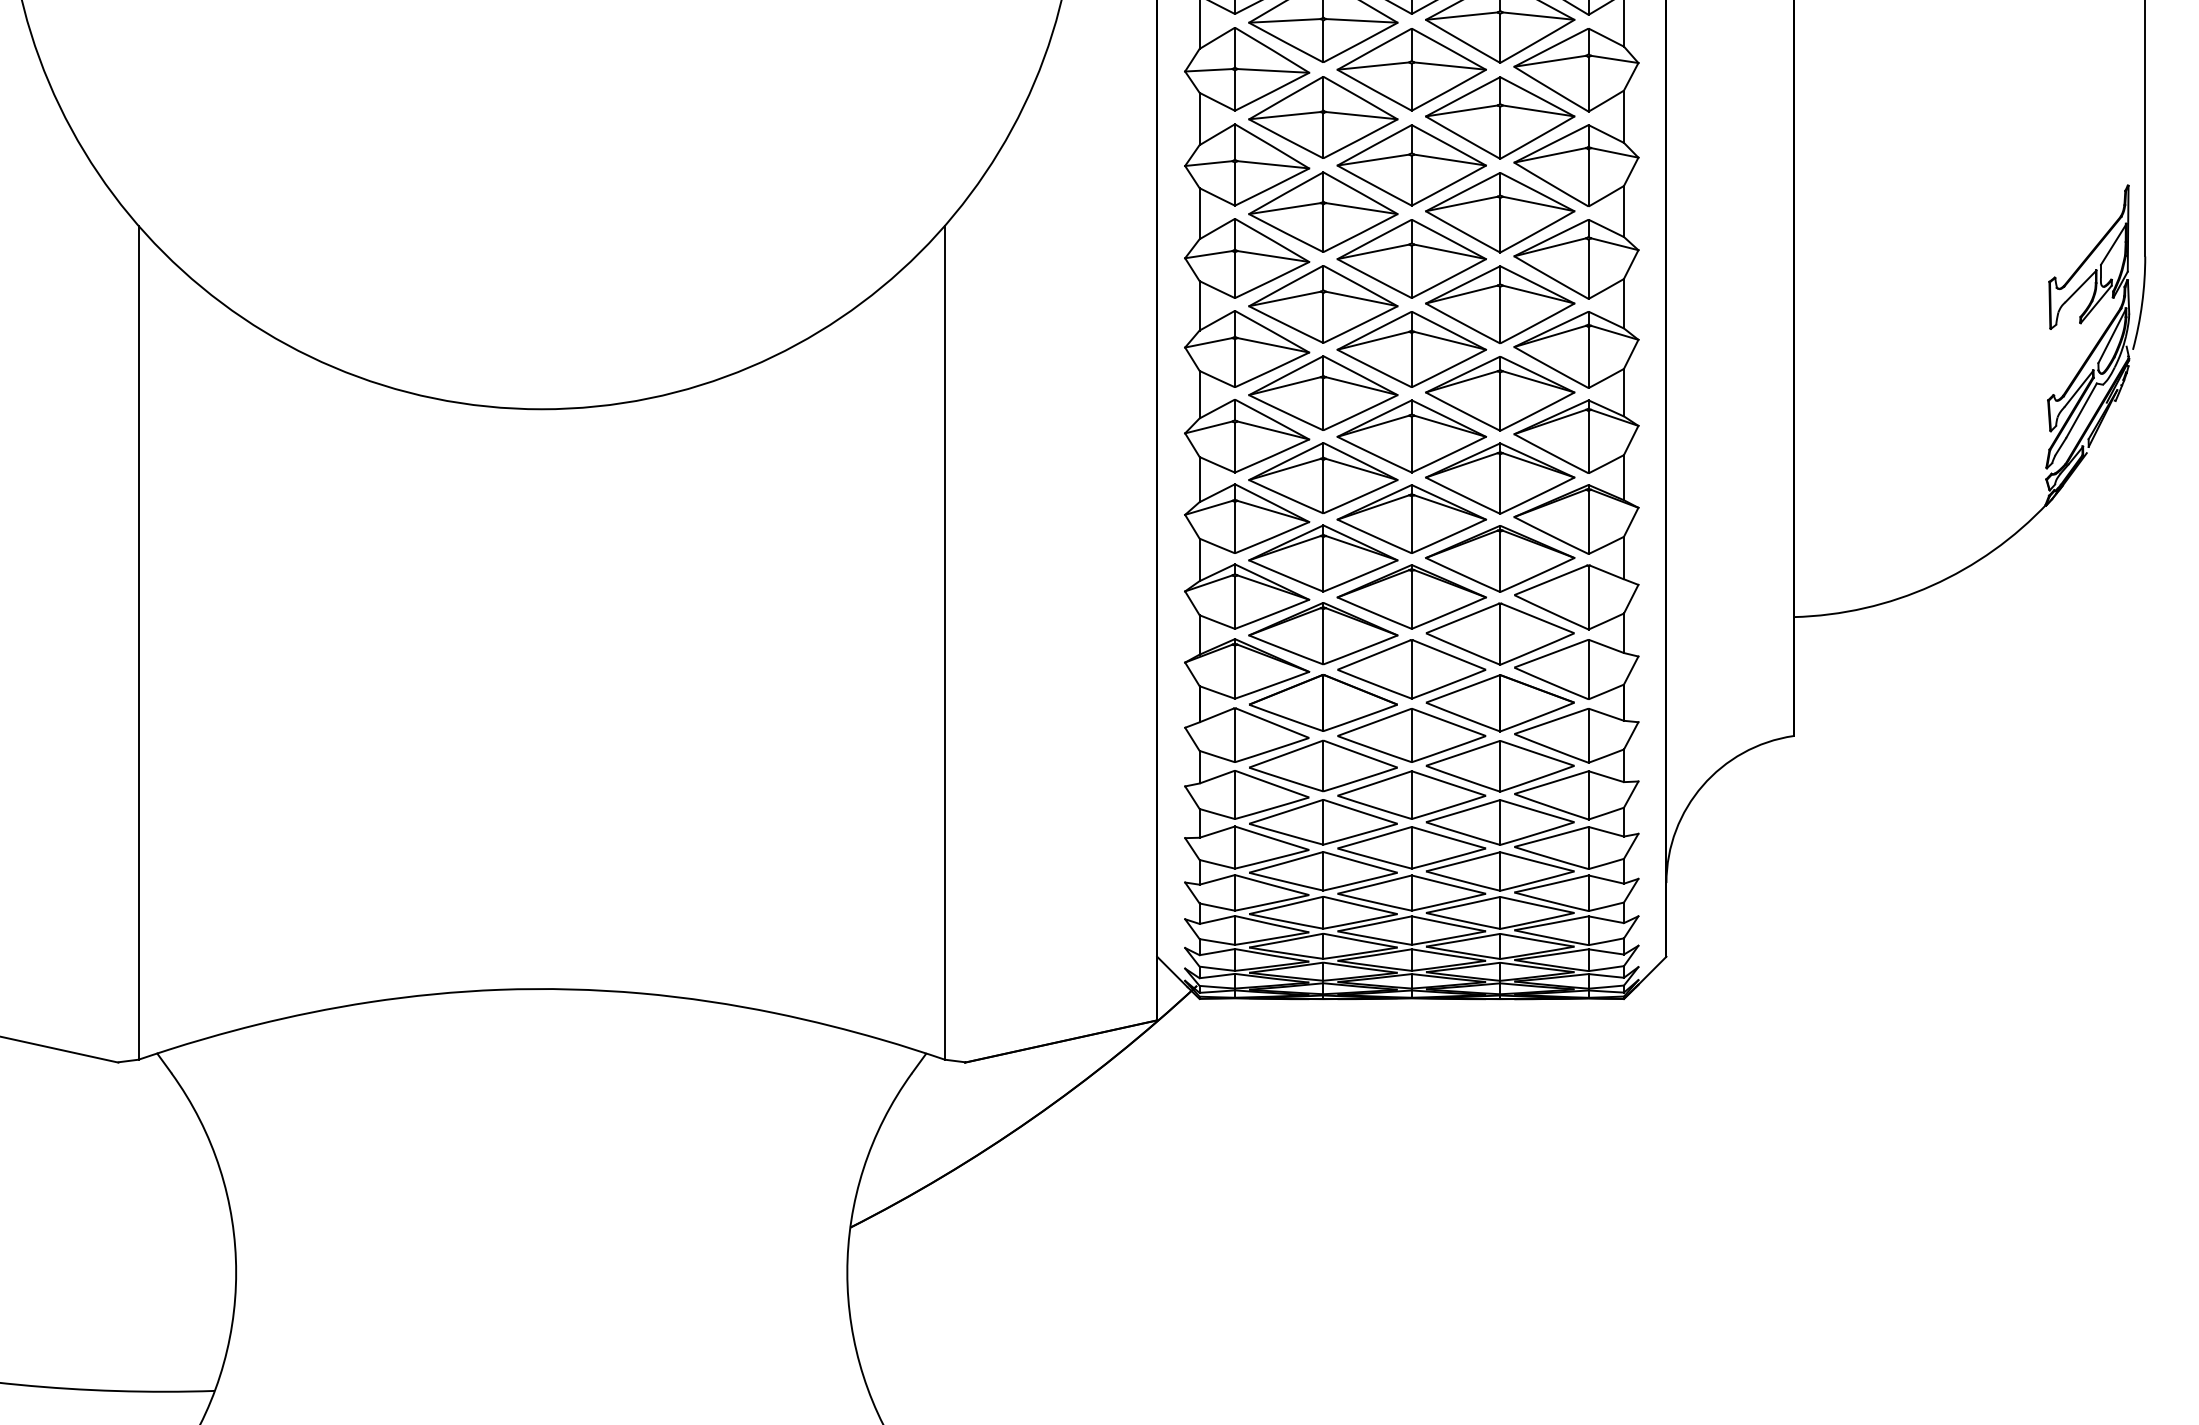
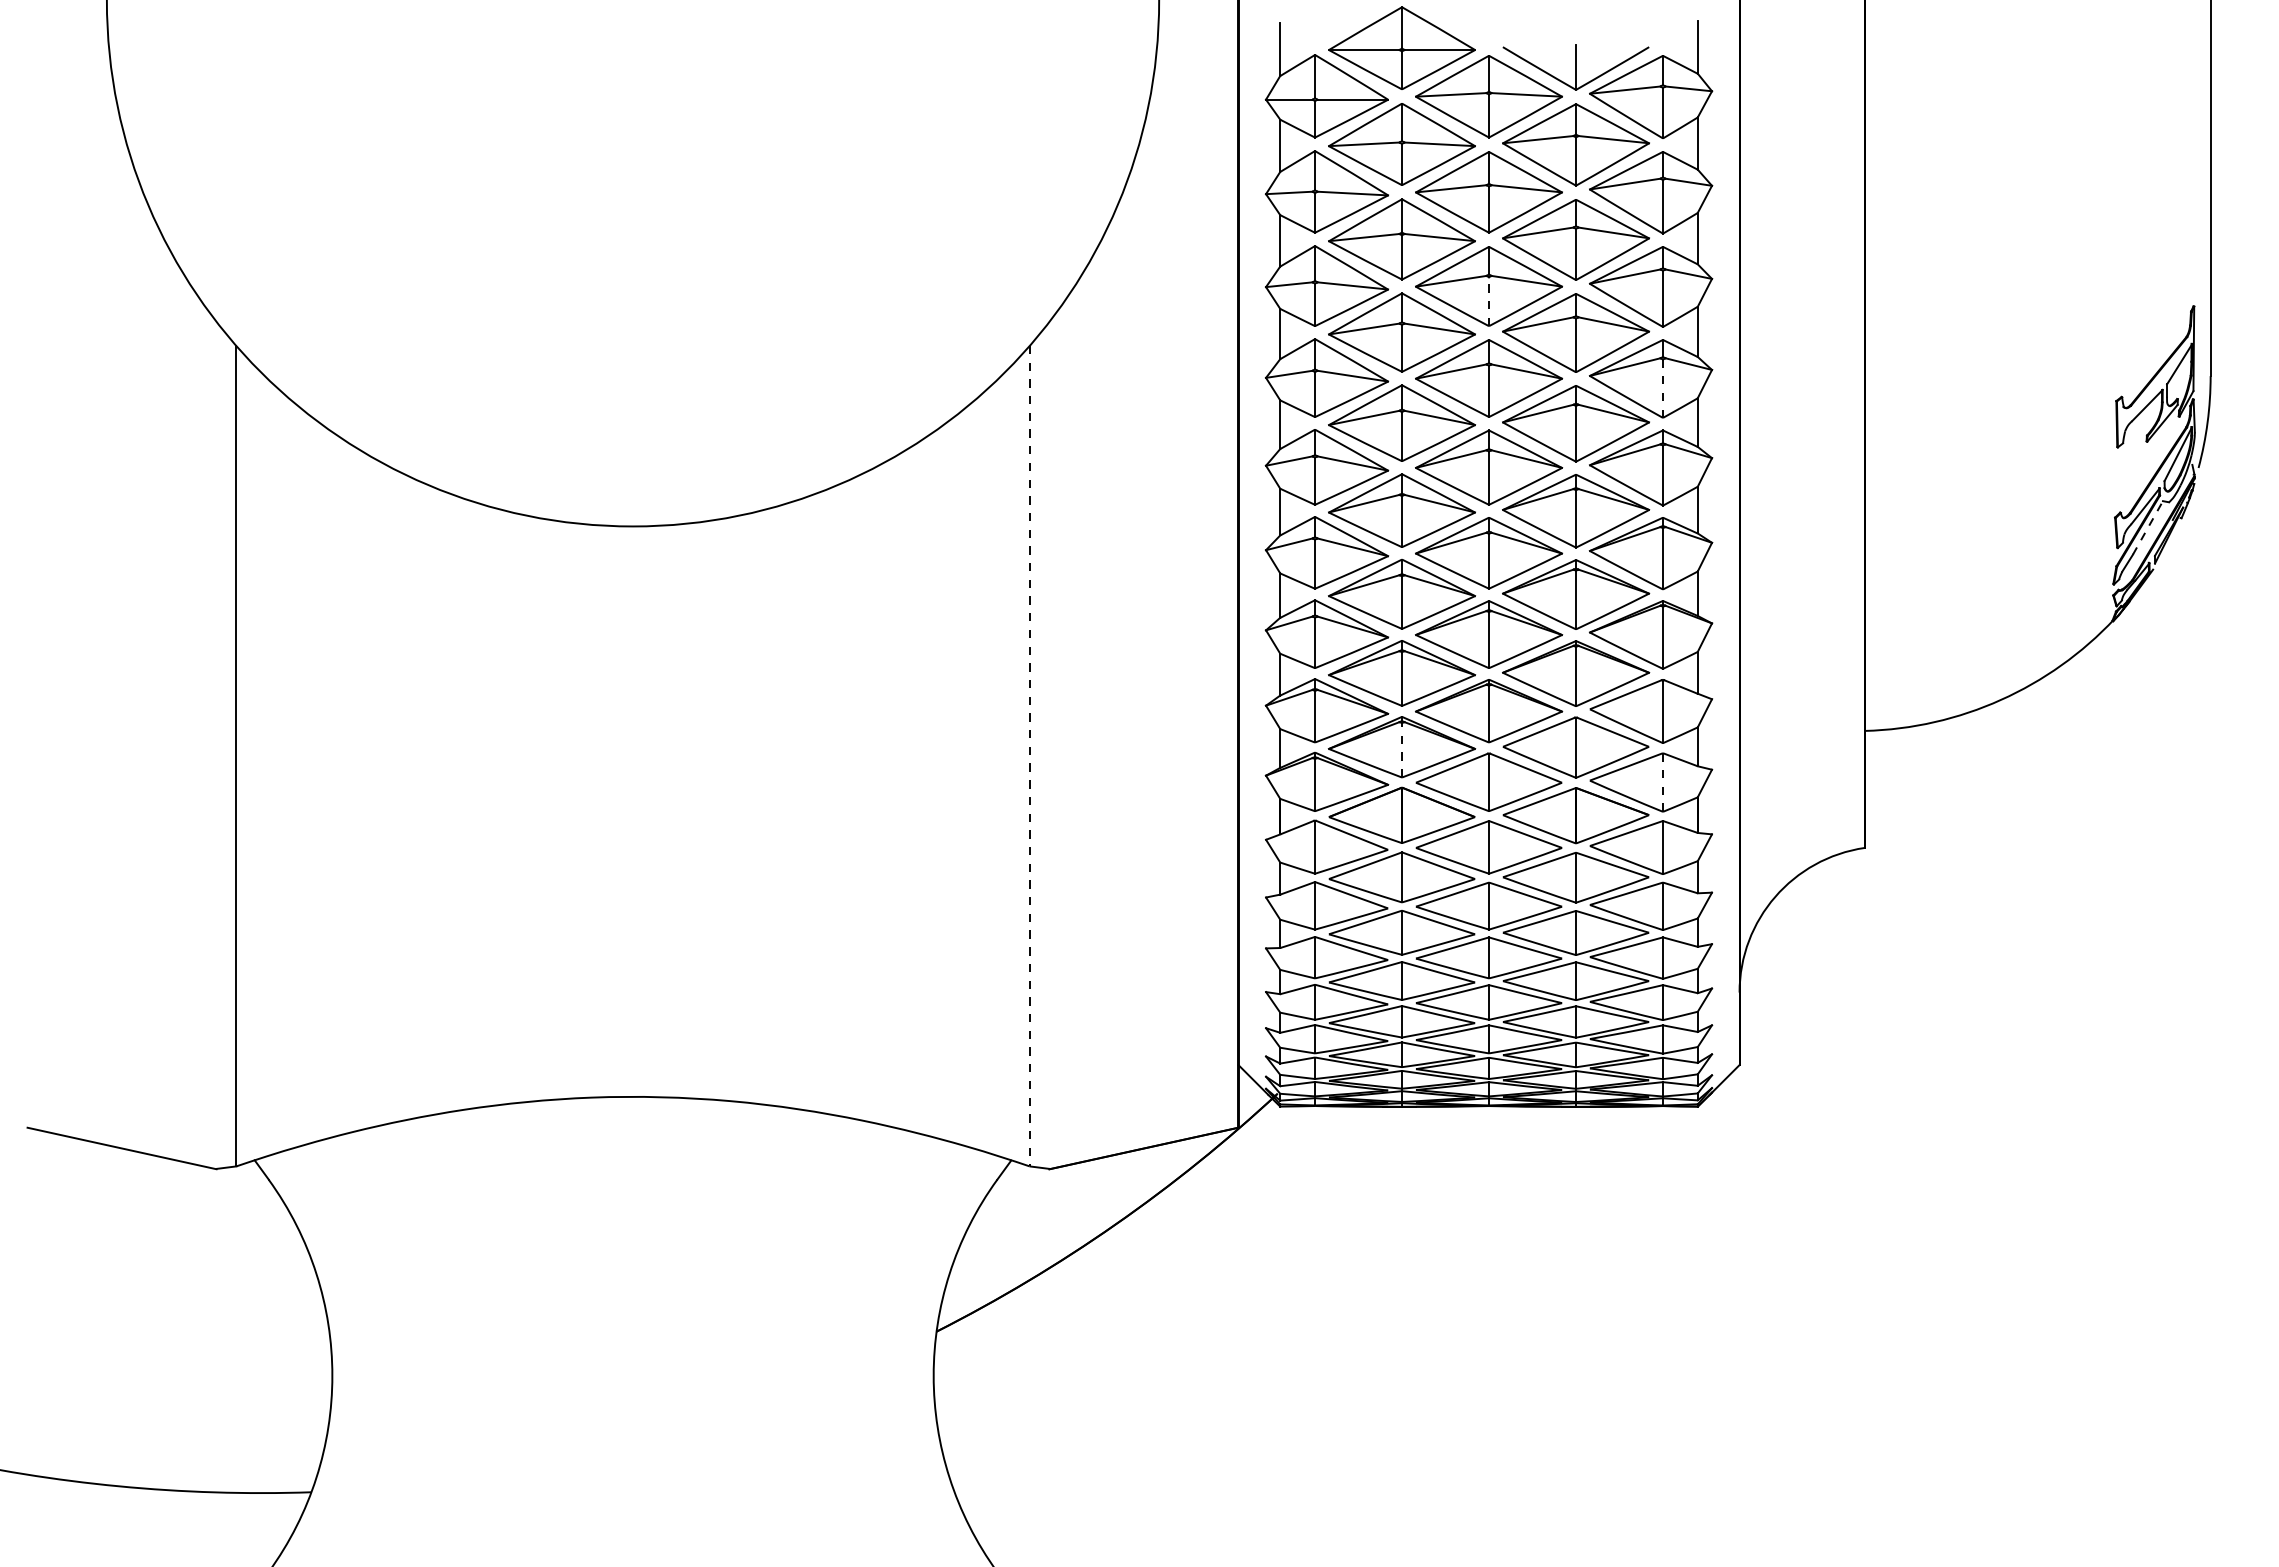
line: (1412, 180) -> (1489, 301), solid -> dashed
line: (1588, 269) -> (1662, 388), solid -> dashed
line: (2081, 410) -> (2147, 527), solid -> dashed
line: (1323, 635) -> (1402, 749), solid -> dashed
line: (944, 643) -> (1029, 756), solid -> dashed
line: (1588, 669) -> (1662, 782), solid -> dashed

